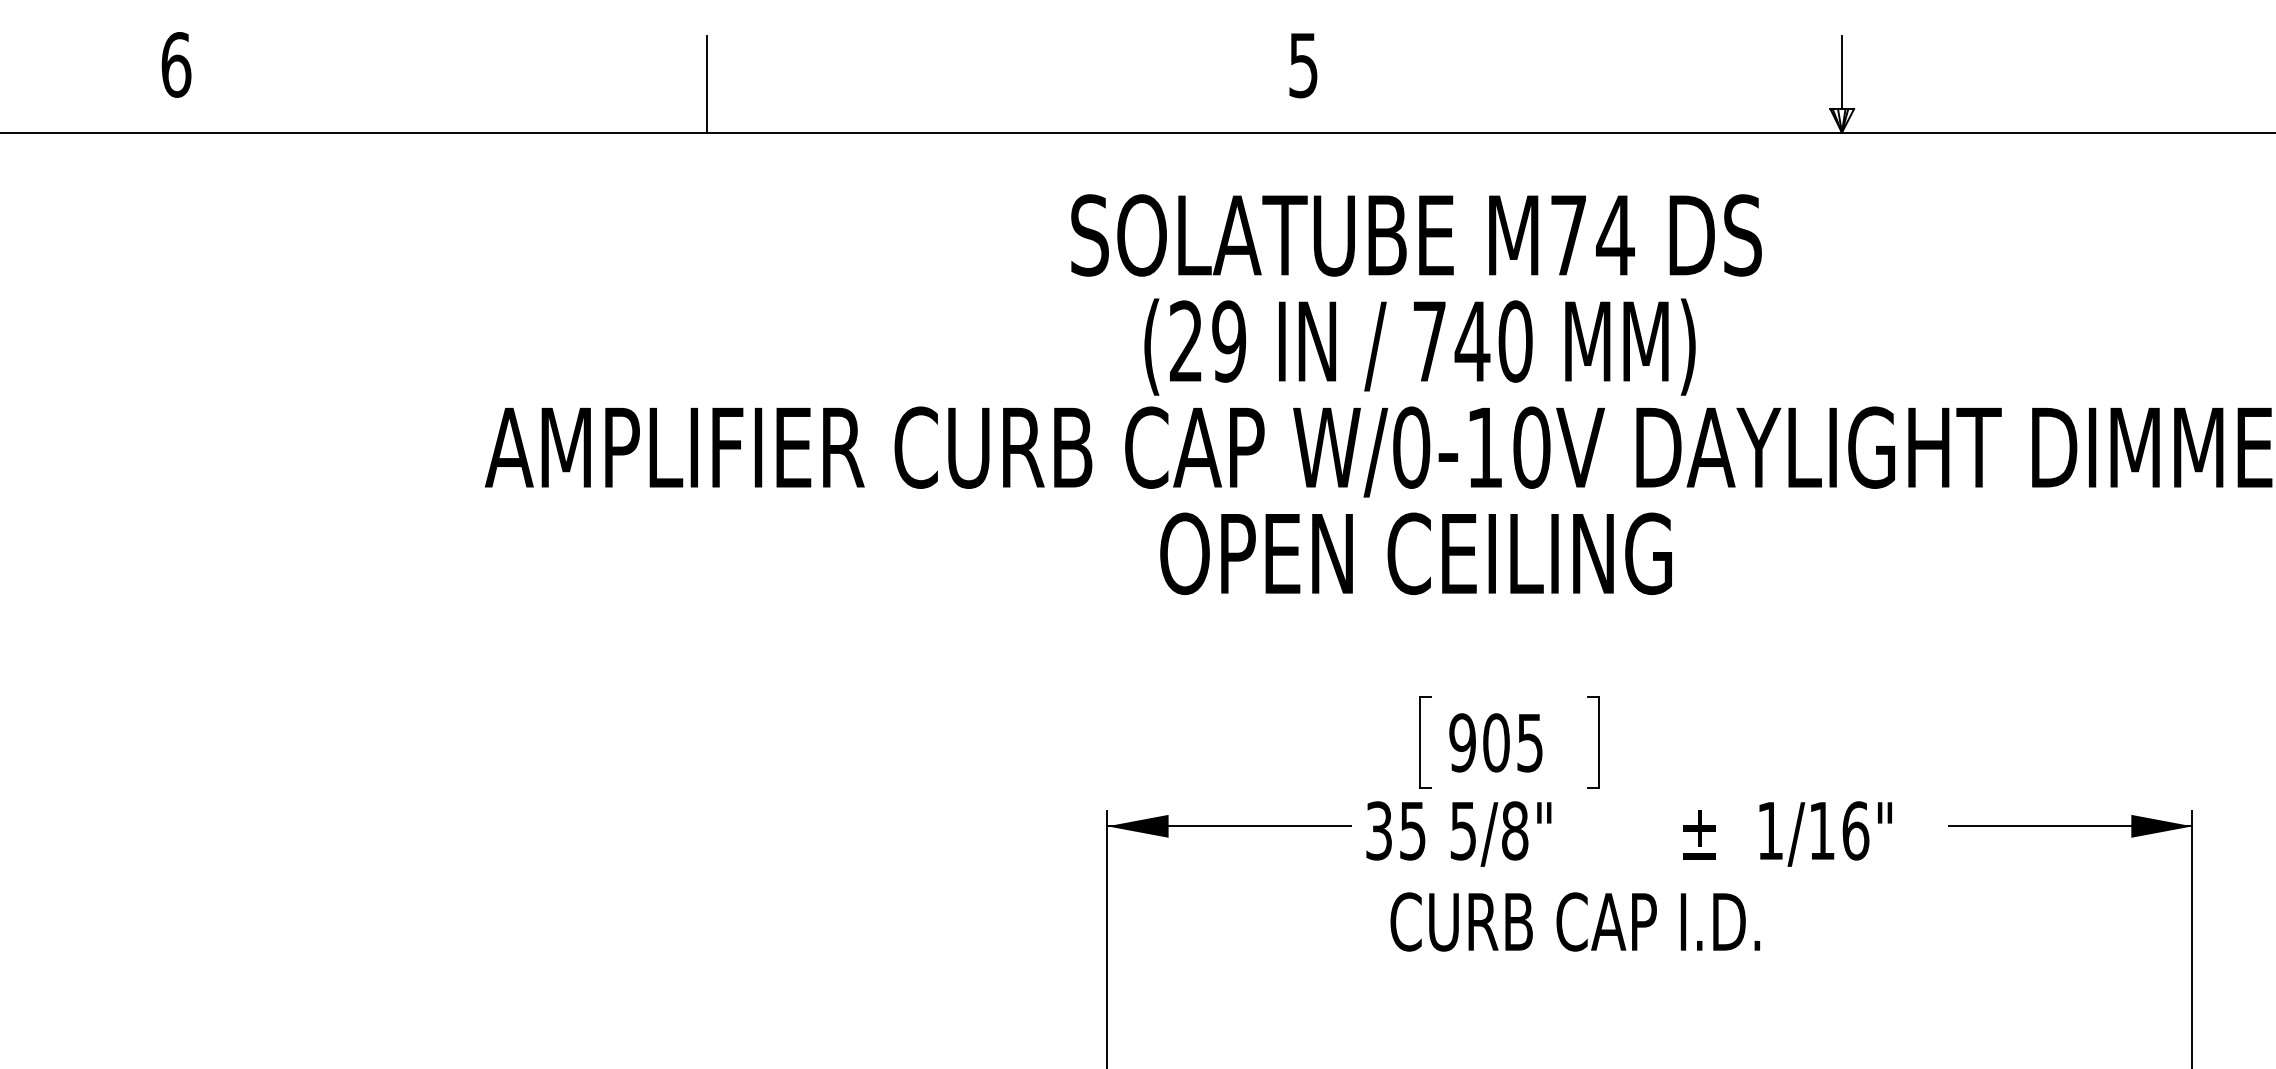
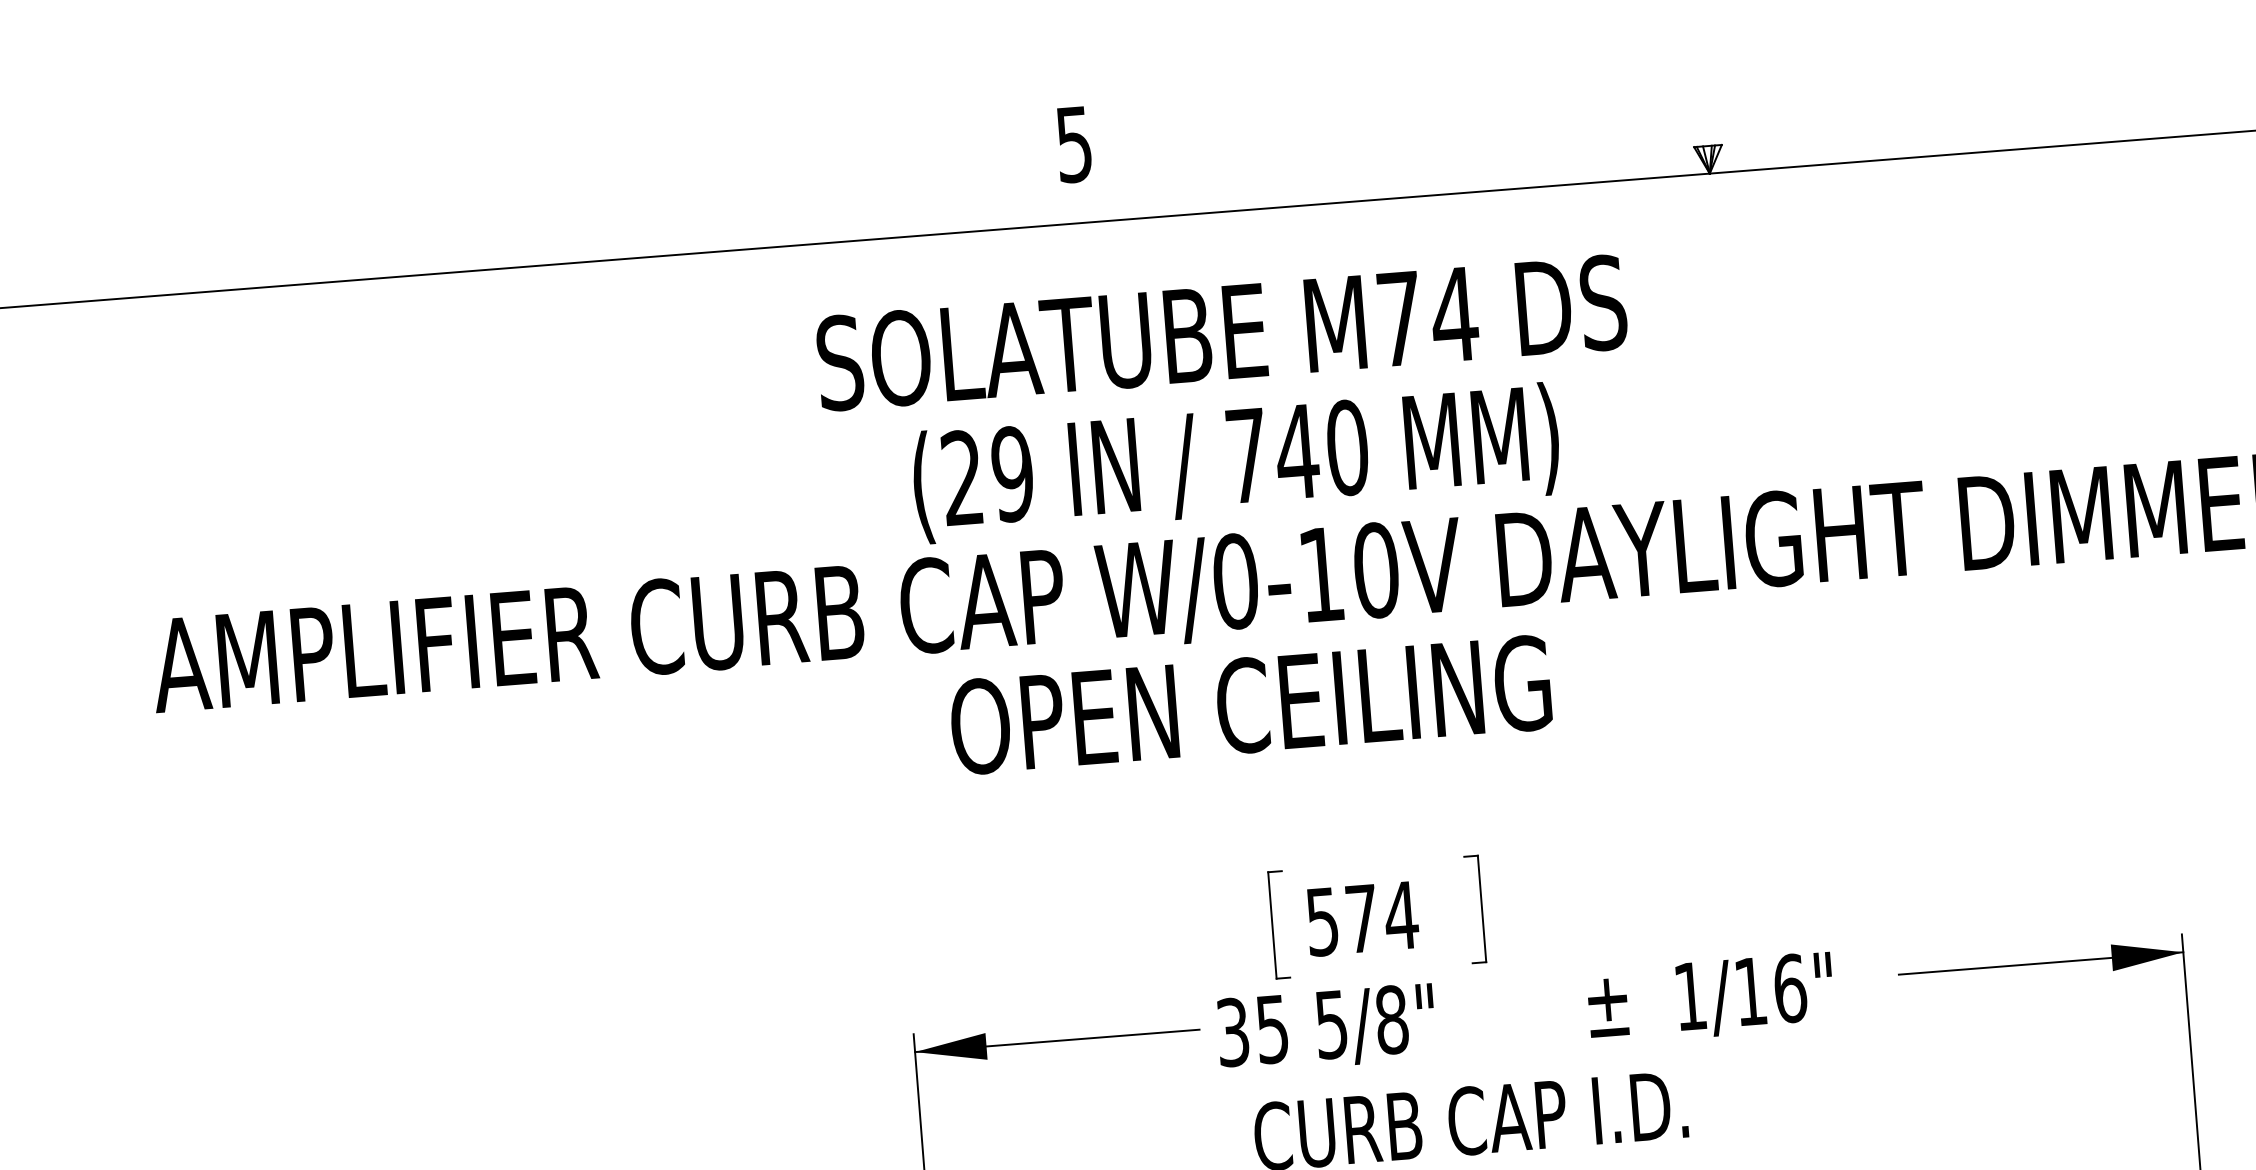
line: (1842, 72) -> (1704, 103), removed
line: (707, 84) -> (379, 221), removed
text: (1496, 742) -> (1362, 918), 905 -> 574

